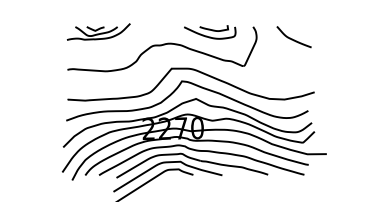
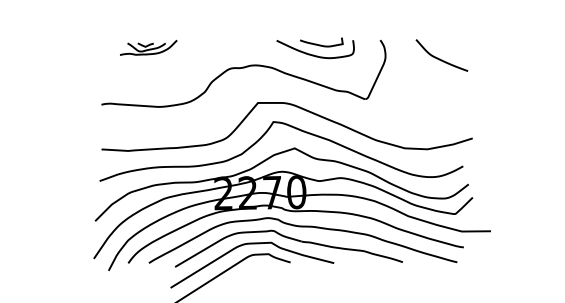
part: (98, 31) -> (148, 47), size x0.6

